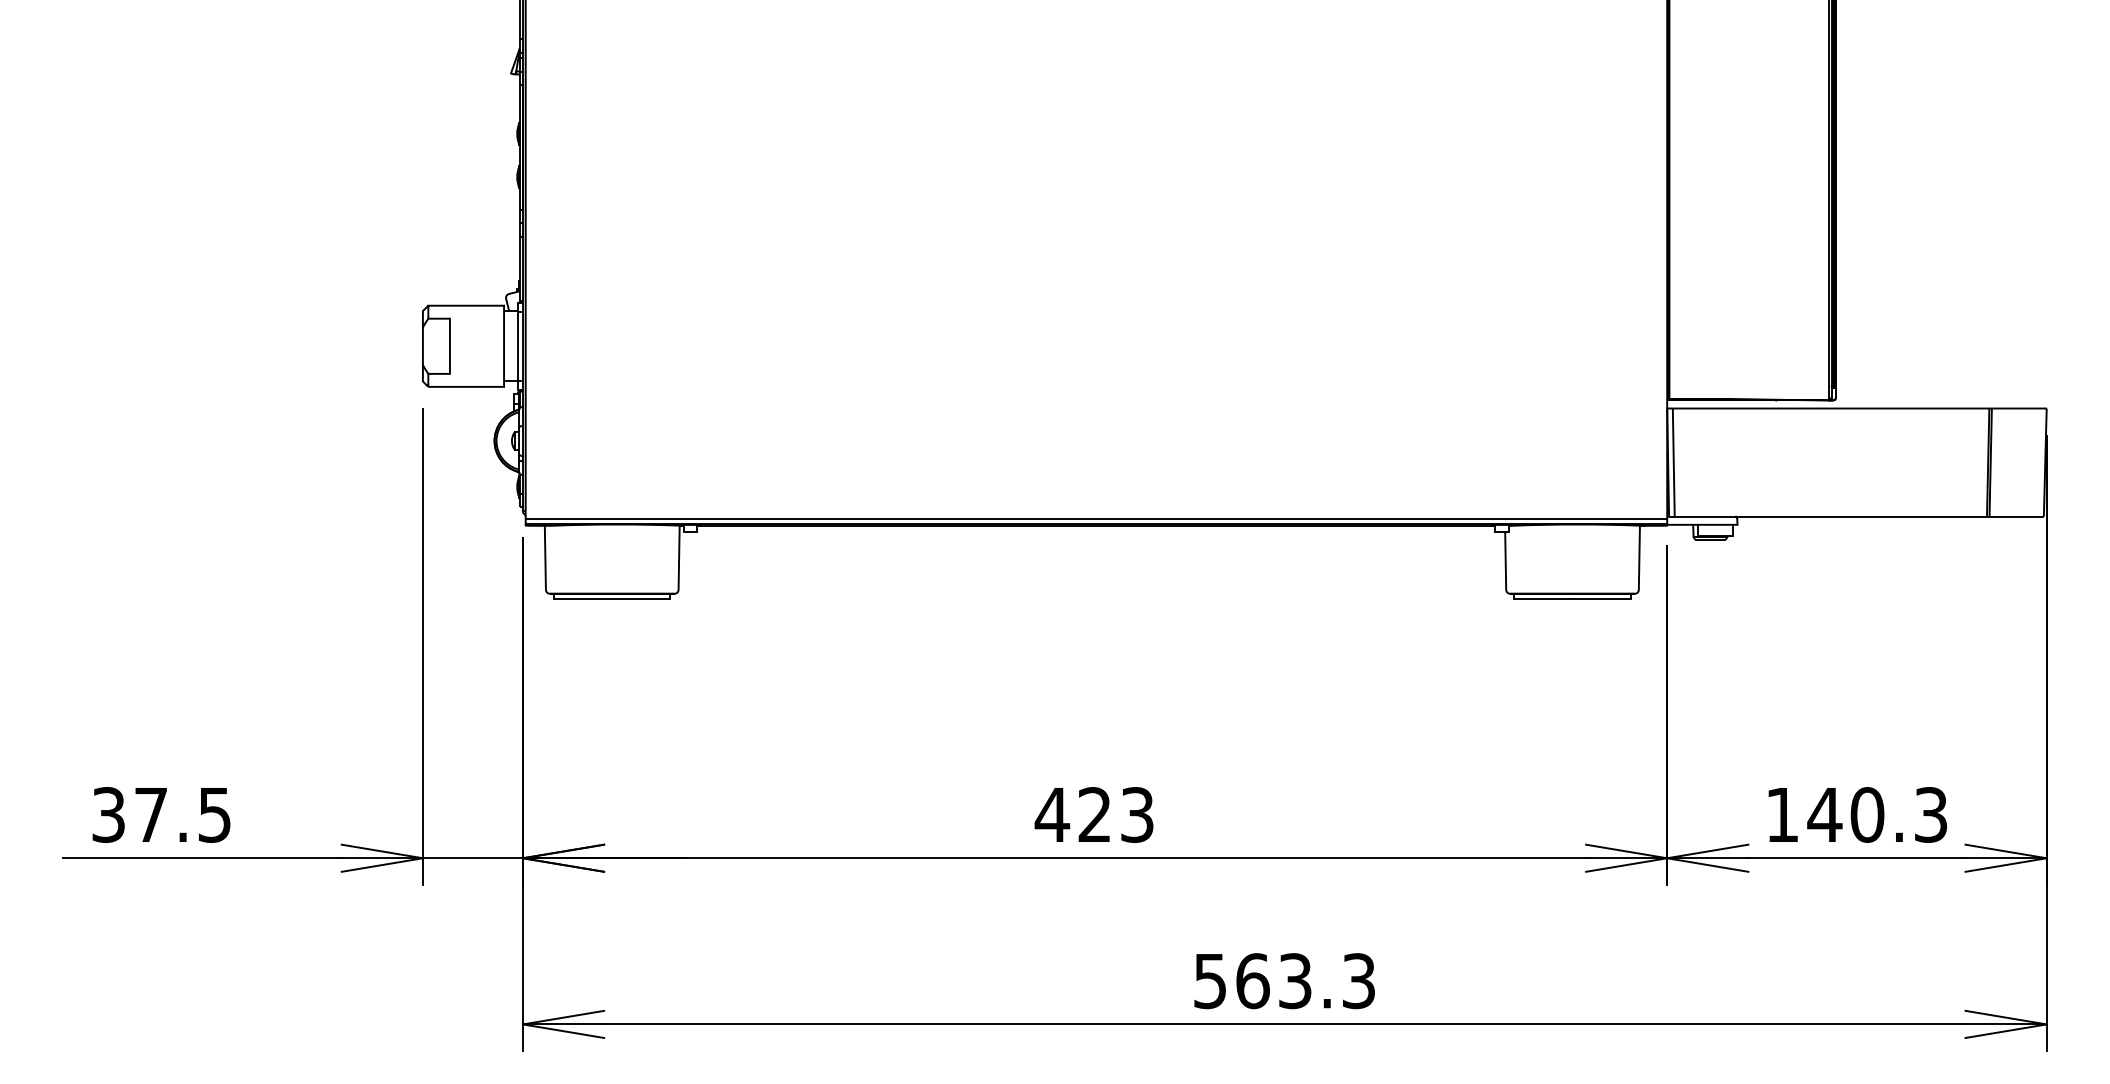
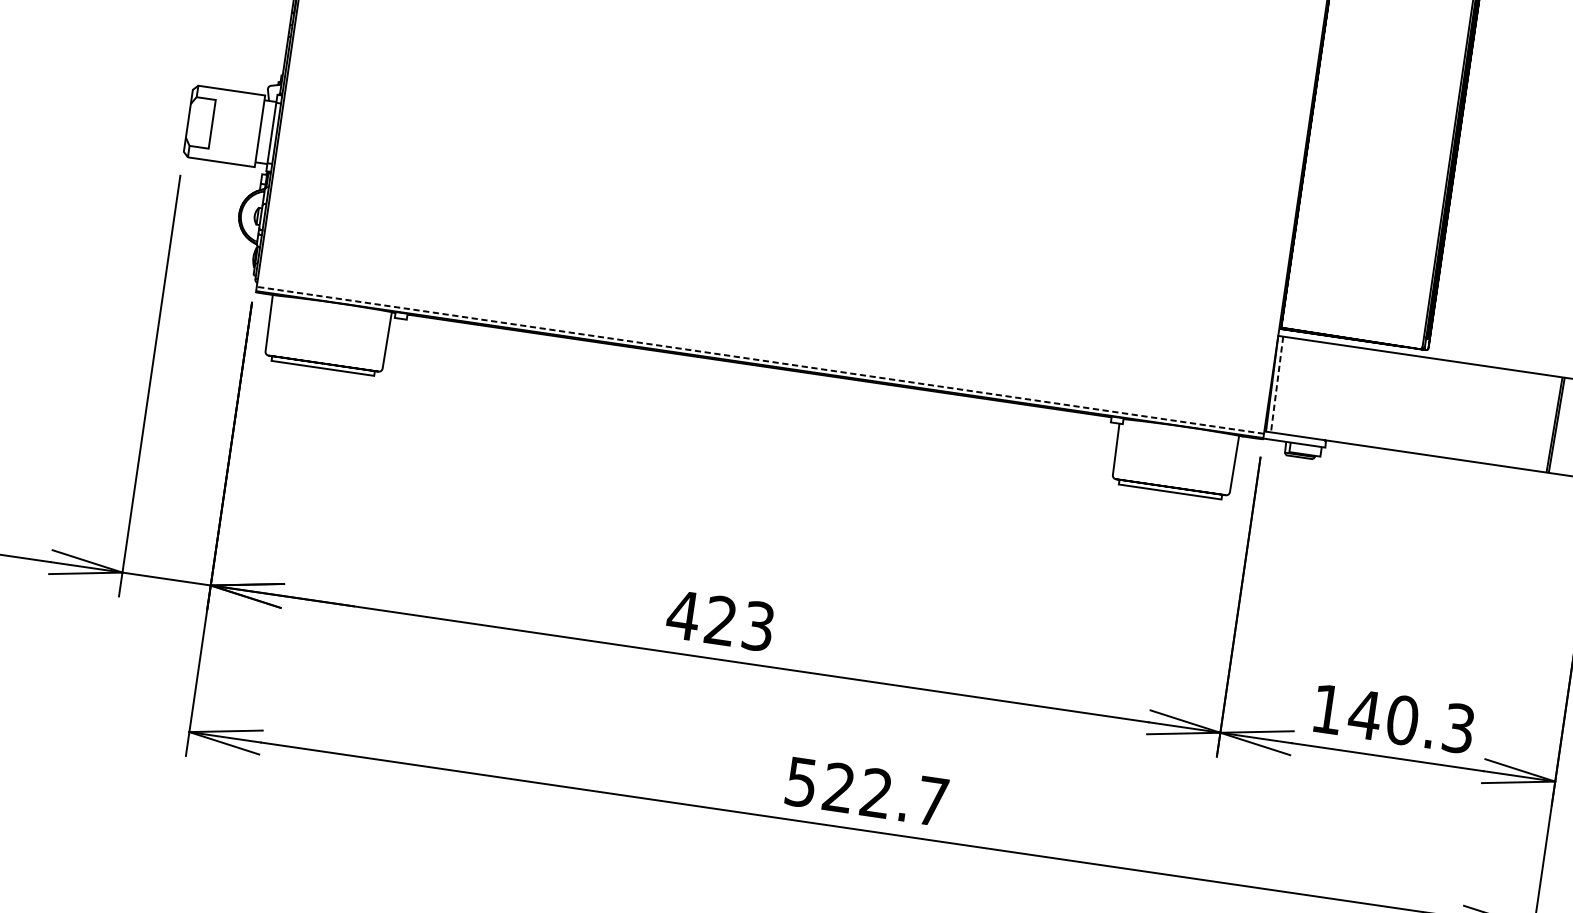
line: (1673, 463) -> (1276, 385), solid -> dashed
line: (1096, 519) -> (760, 360), solid -> dashed
text: (1305, 981) -> (885, 794), 563.3 -> 522.7

